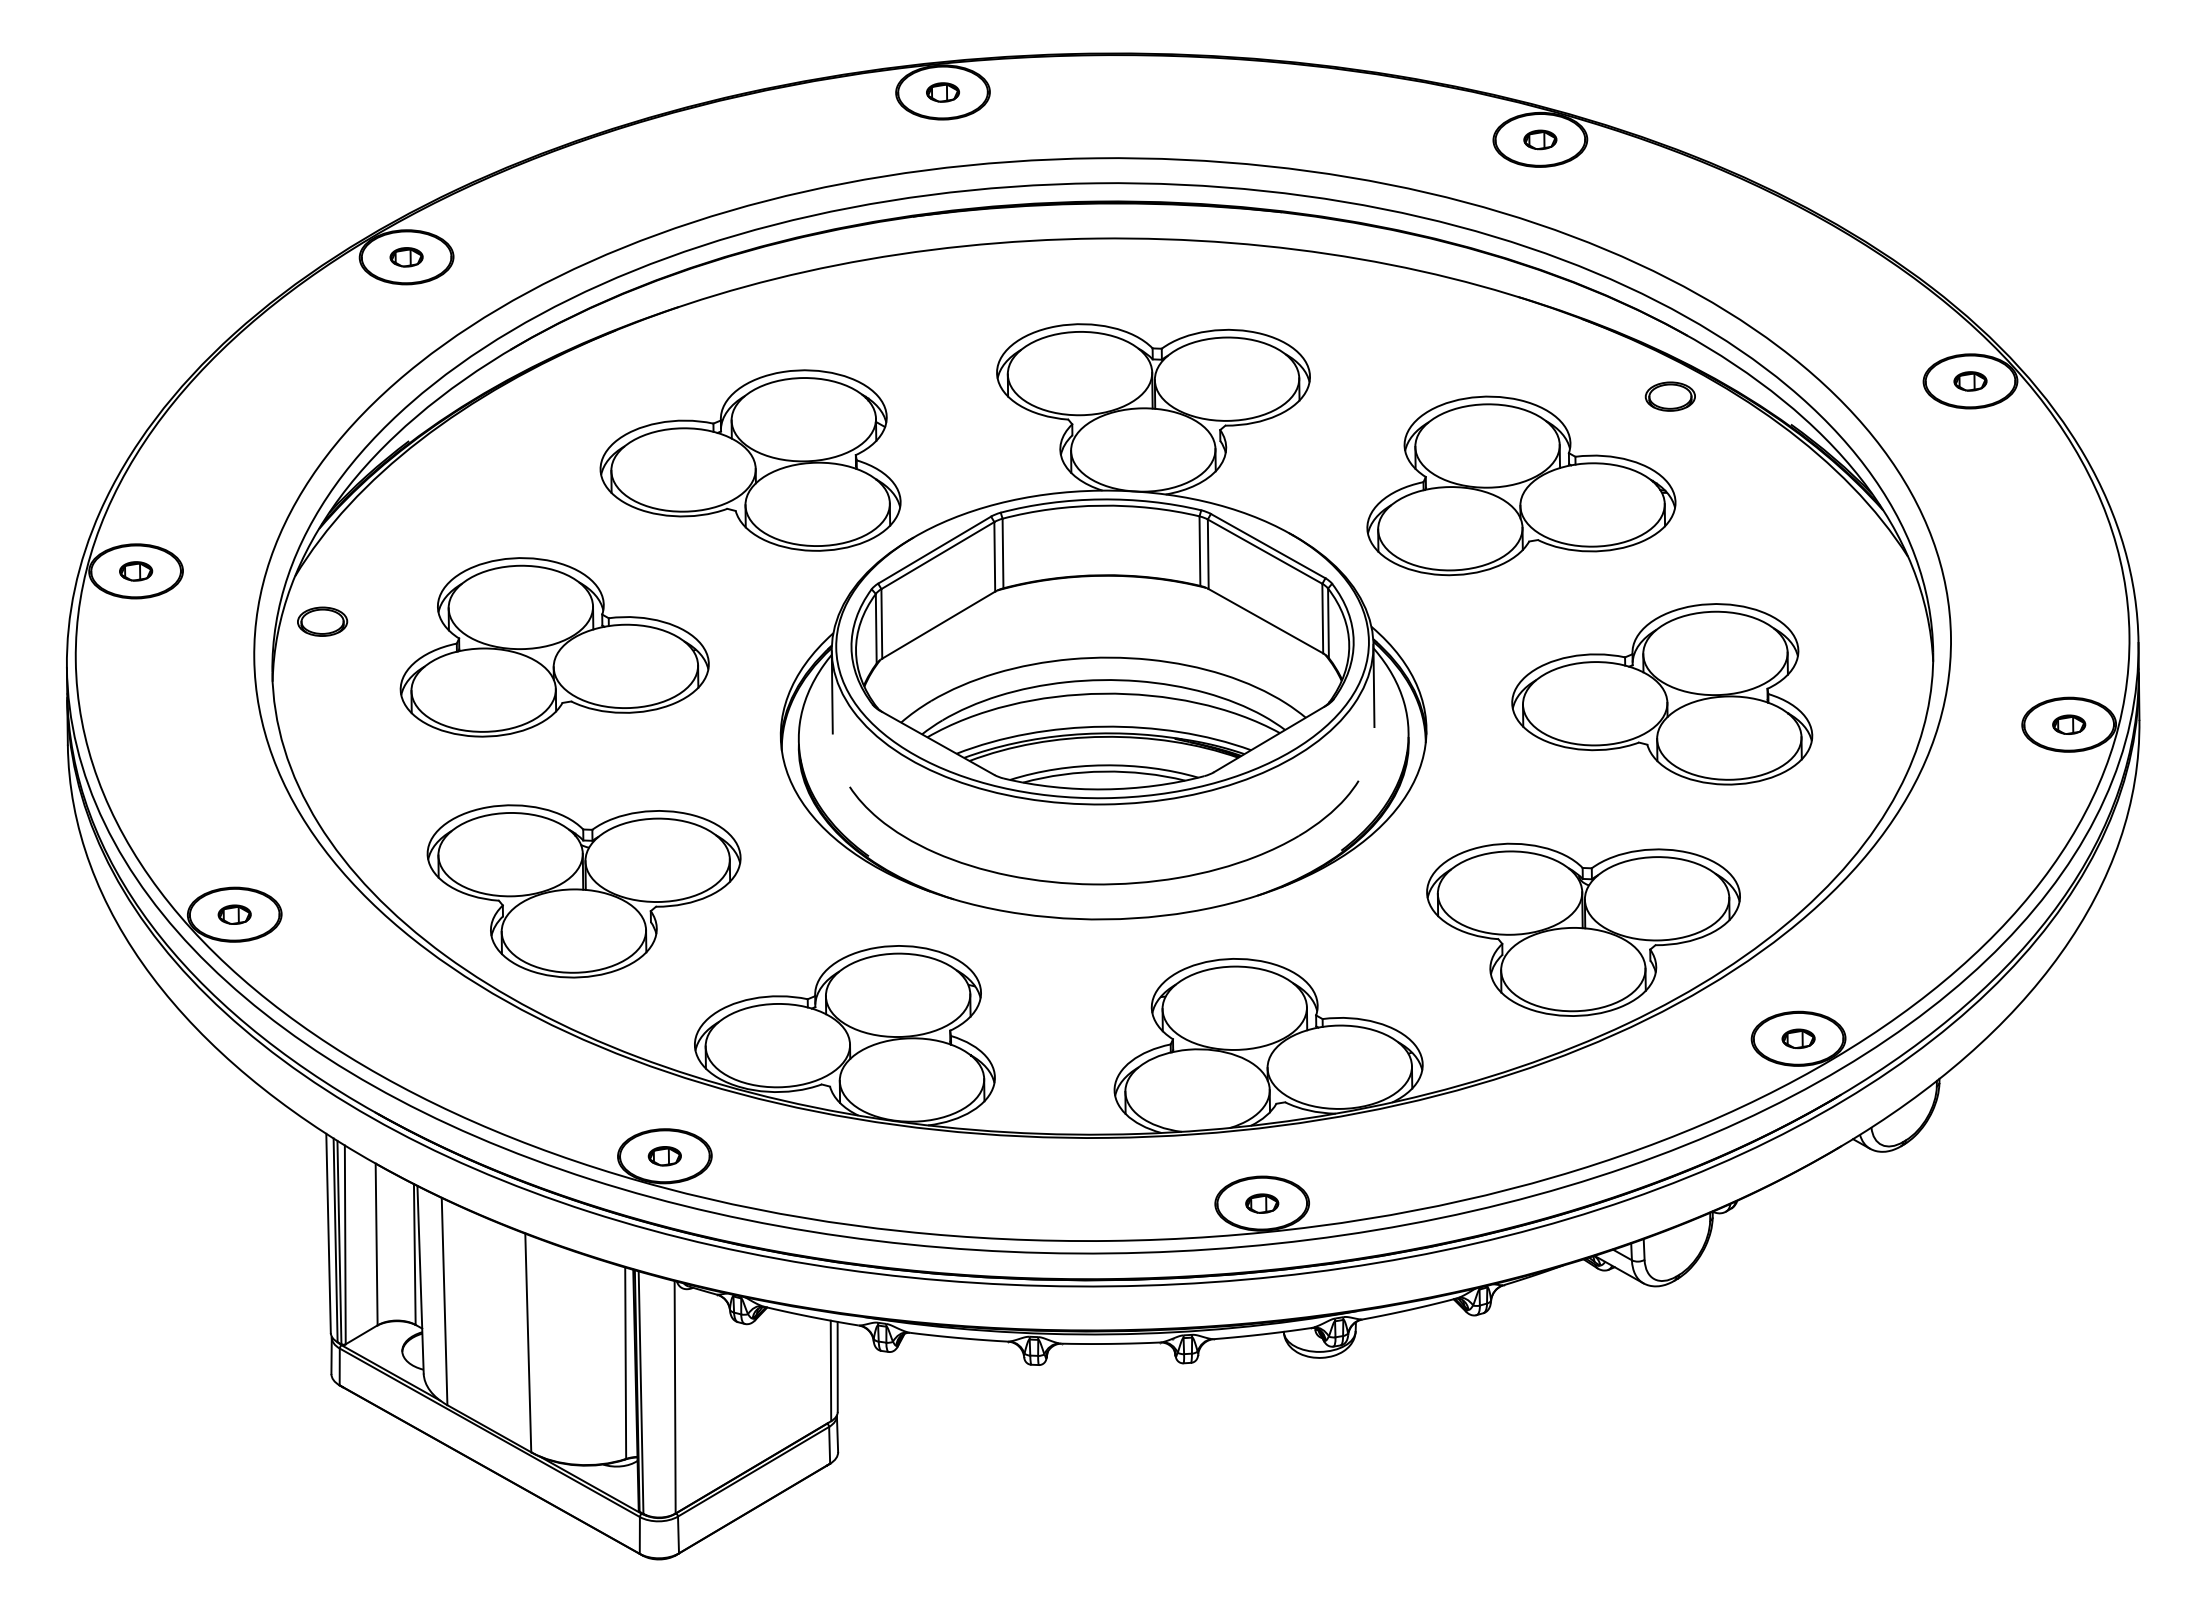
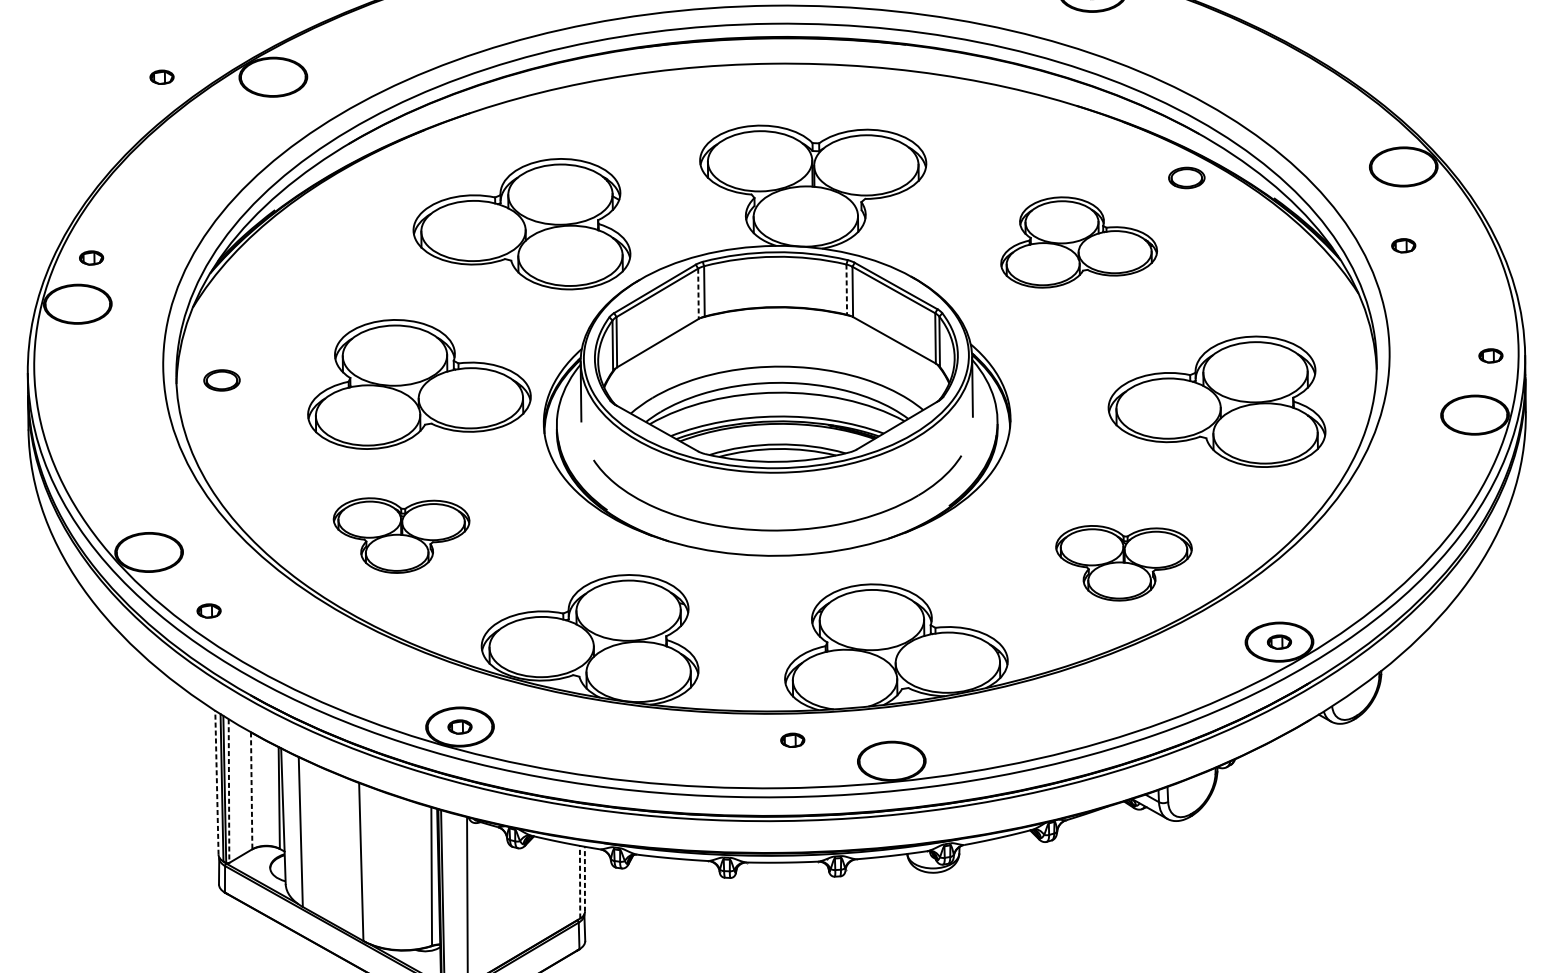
part: (406, 257) -> (161, 77), moved
part: (1970, 381) -> (1403, 245), moved
part: (1521, 485) -> (1079, 242), size x0.7
line: (1199, 551) -> (846, 289), solid -> dashed
line: (994, 556) -> (698, 293), solid -> dashed
part: (136, 571) -> (91, 258), moved
part: (322, 621) -> (221, 380), moved
part: (554, 647) -> (419, 384), moved
part: (1662, 694) -> (1217, 401), moved
part: (2069, 724) -> (1491, 355), moved
part: (583, 891) -> (401, 535), size x0.6
part: (234, 914) -> (208, 610), moved
part: (1583, 929) -> (1124, 563), size x0.6
part: (1262, 1203) -> (792, 740), moved
line: (328, 1233) -> (216, 782), solid -> dashed
line: (376, 1244) -> (251, 790), solid -> dashed
line: (345, 1245) -> (229, 791), solid -> dashed
line: (837, 1366) -> (584, 878), solid -> dashed
line: (830, 1370) -> (579, 881), solid -> dashed

